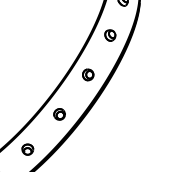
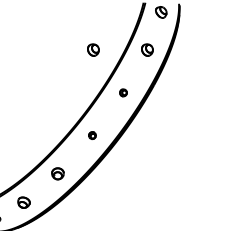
part: (60, 34) -> (93, 49), added
part: (88, 74) -> (123, 92), size x0.6
part: (59, 114) -> (92, 135), size x0.6

